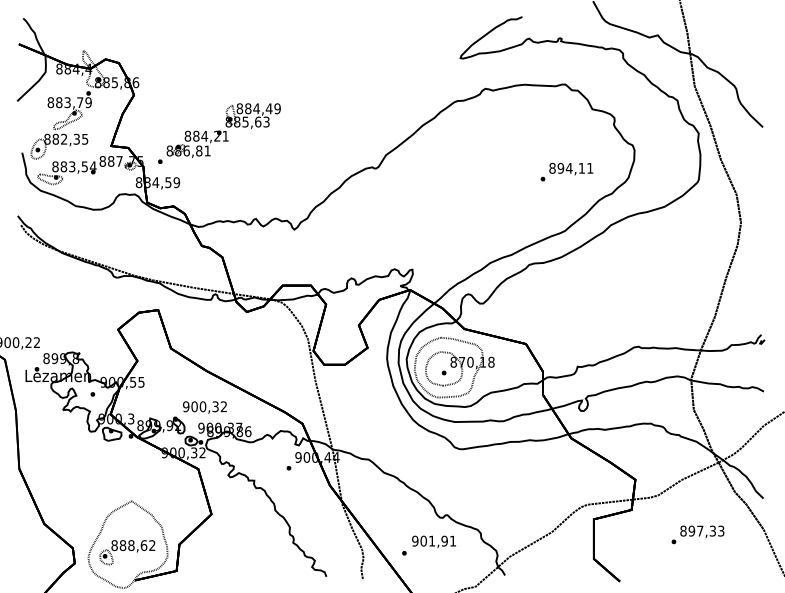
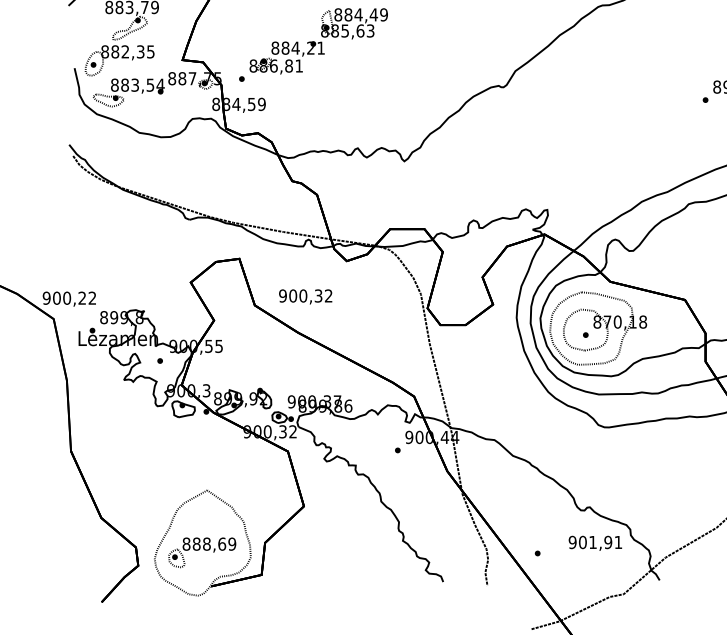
text: (204, 407) -> (305, 296), moved
text: (433, 541) -> (594, 542), moved
text: (152, 545) -> (232, 544), 888,62 -> 888,69

